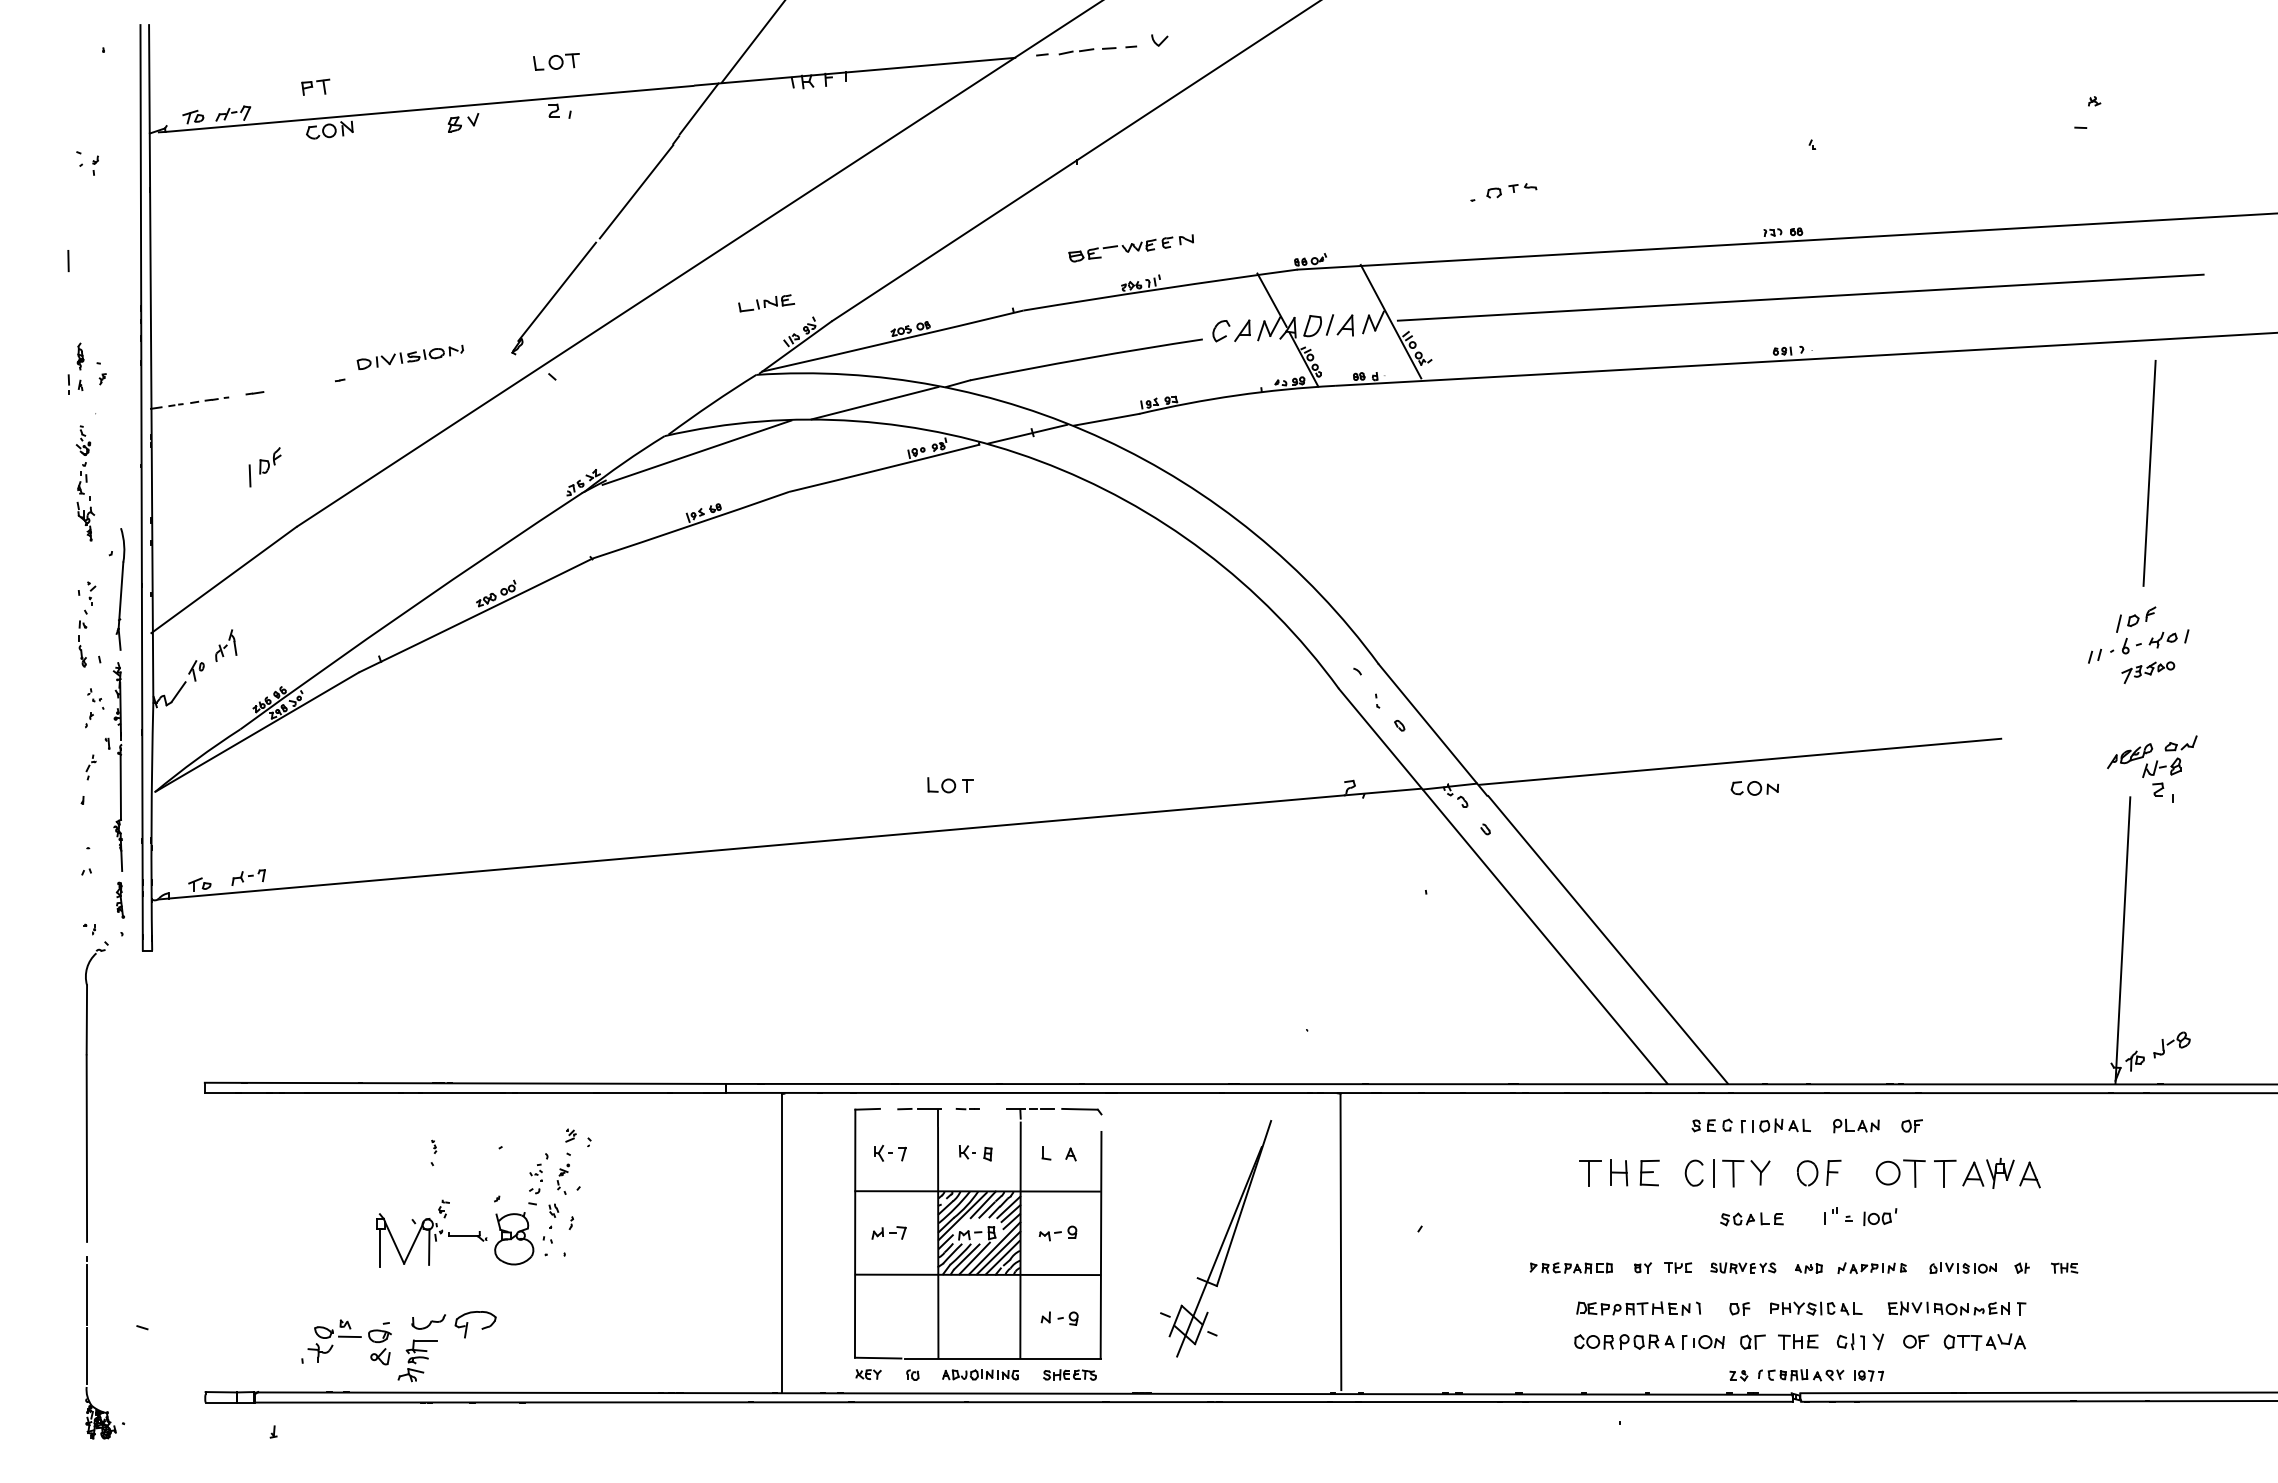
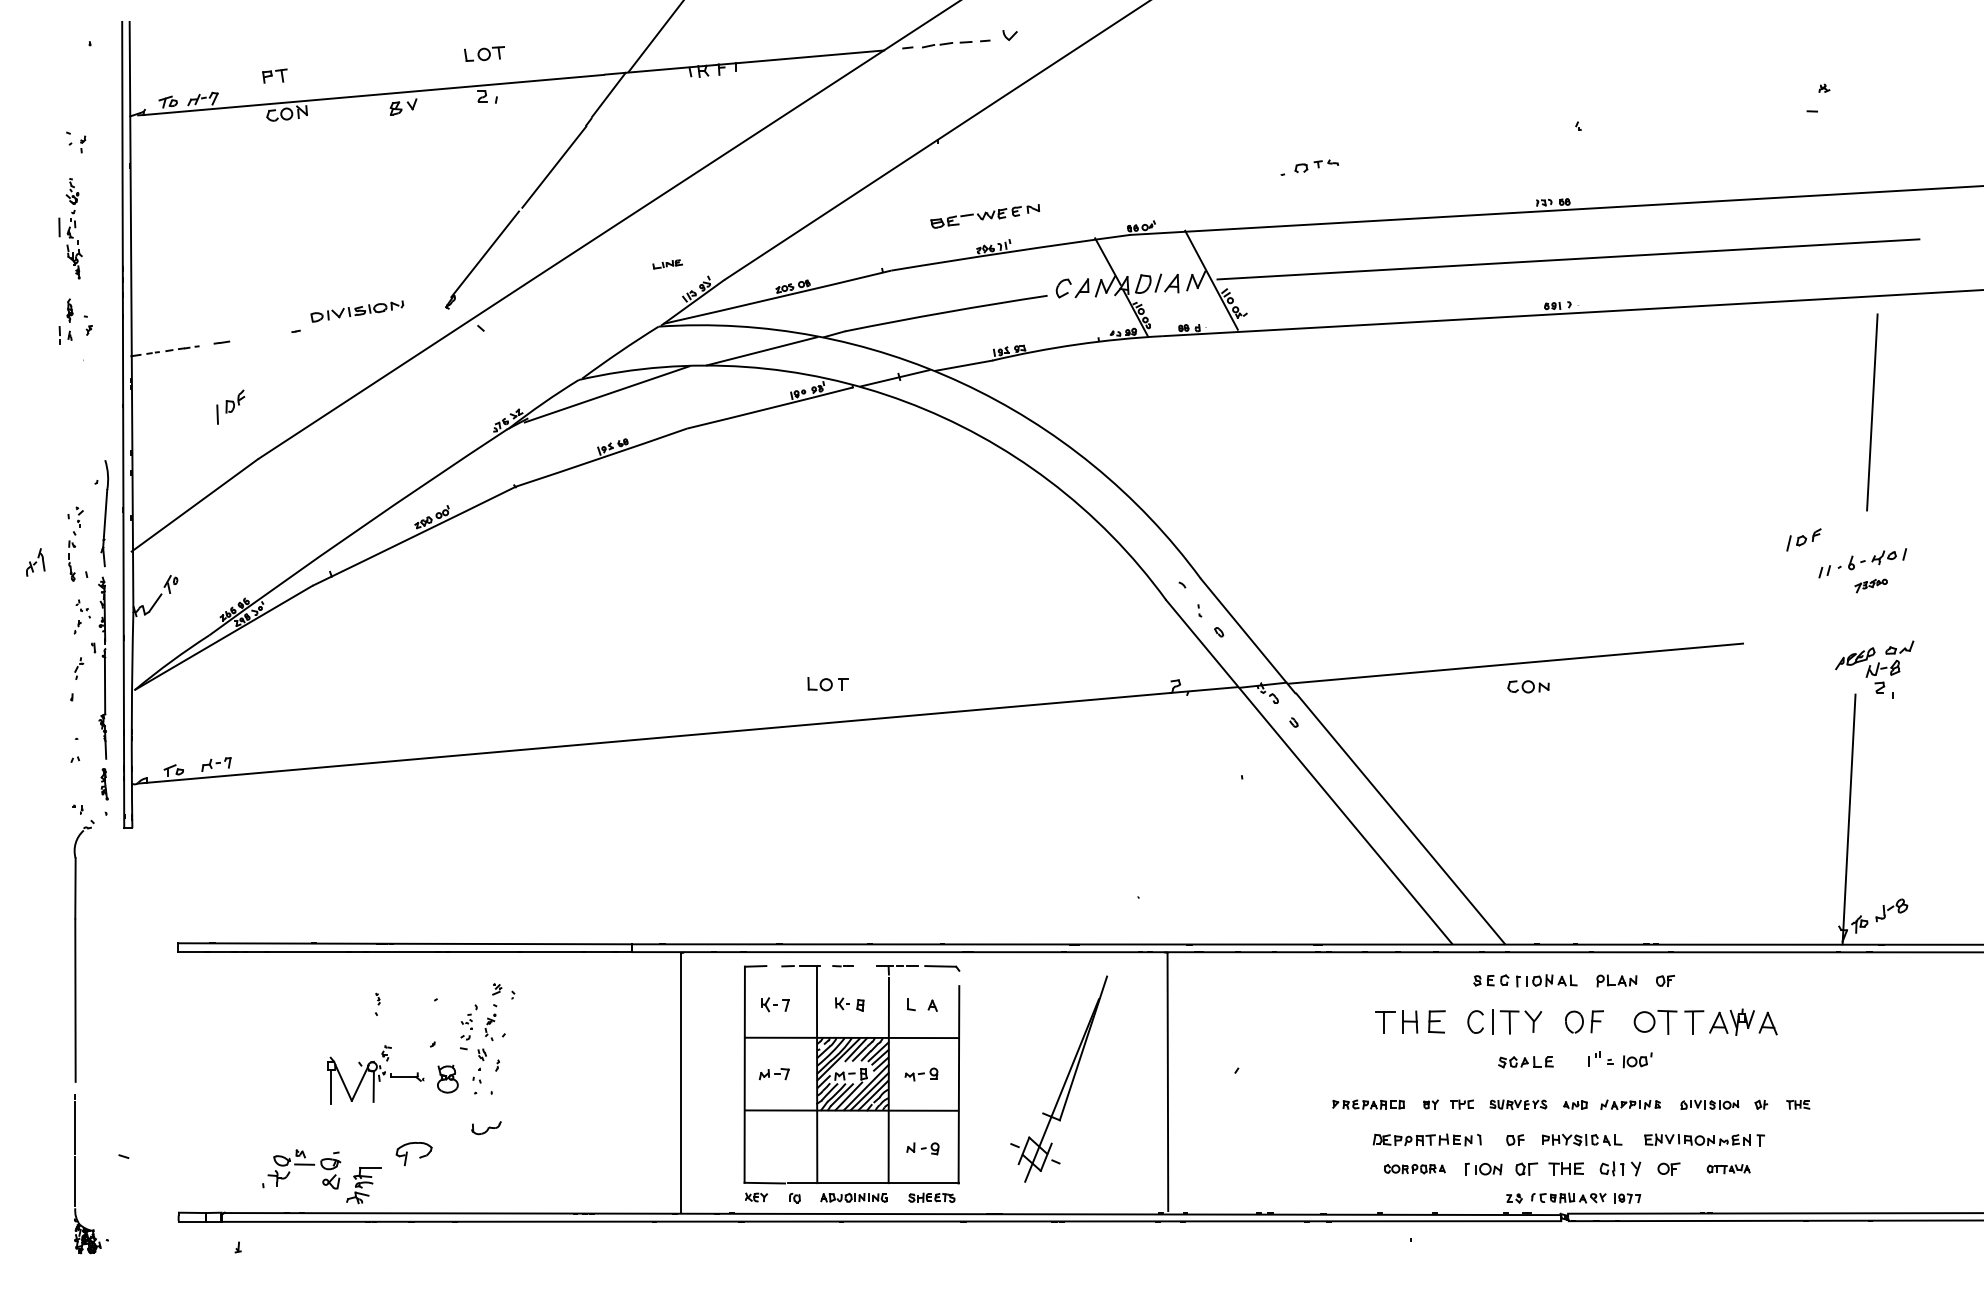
part: (766, 303) -> (667, 264), size x0.6
part: (85, 483) -> (74, 228), moved
part: (2136, 619) -> (1804, 539), moved
part: (226, 645) -> (35, 562), moved
part: (2148, 672) -> (1871, 585), size x0.7
part: (514, 1238) -> (447, 1078), size x0.6
part: (428, 1321) -> (486, 1127), moved
part: (1624, 1341) -> (1414, 1168), size x0.7
part: (1984, 1341) -> (1728, 1168), size x0.6

